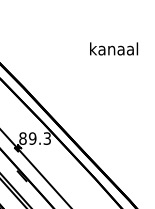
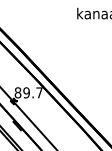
text: (46, 138) -> (38, 92), 89.3 -> 89.7

